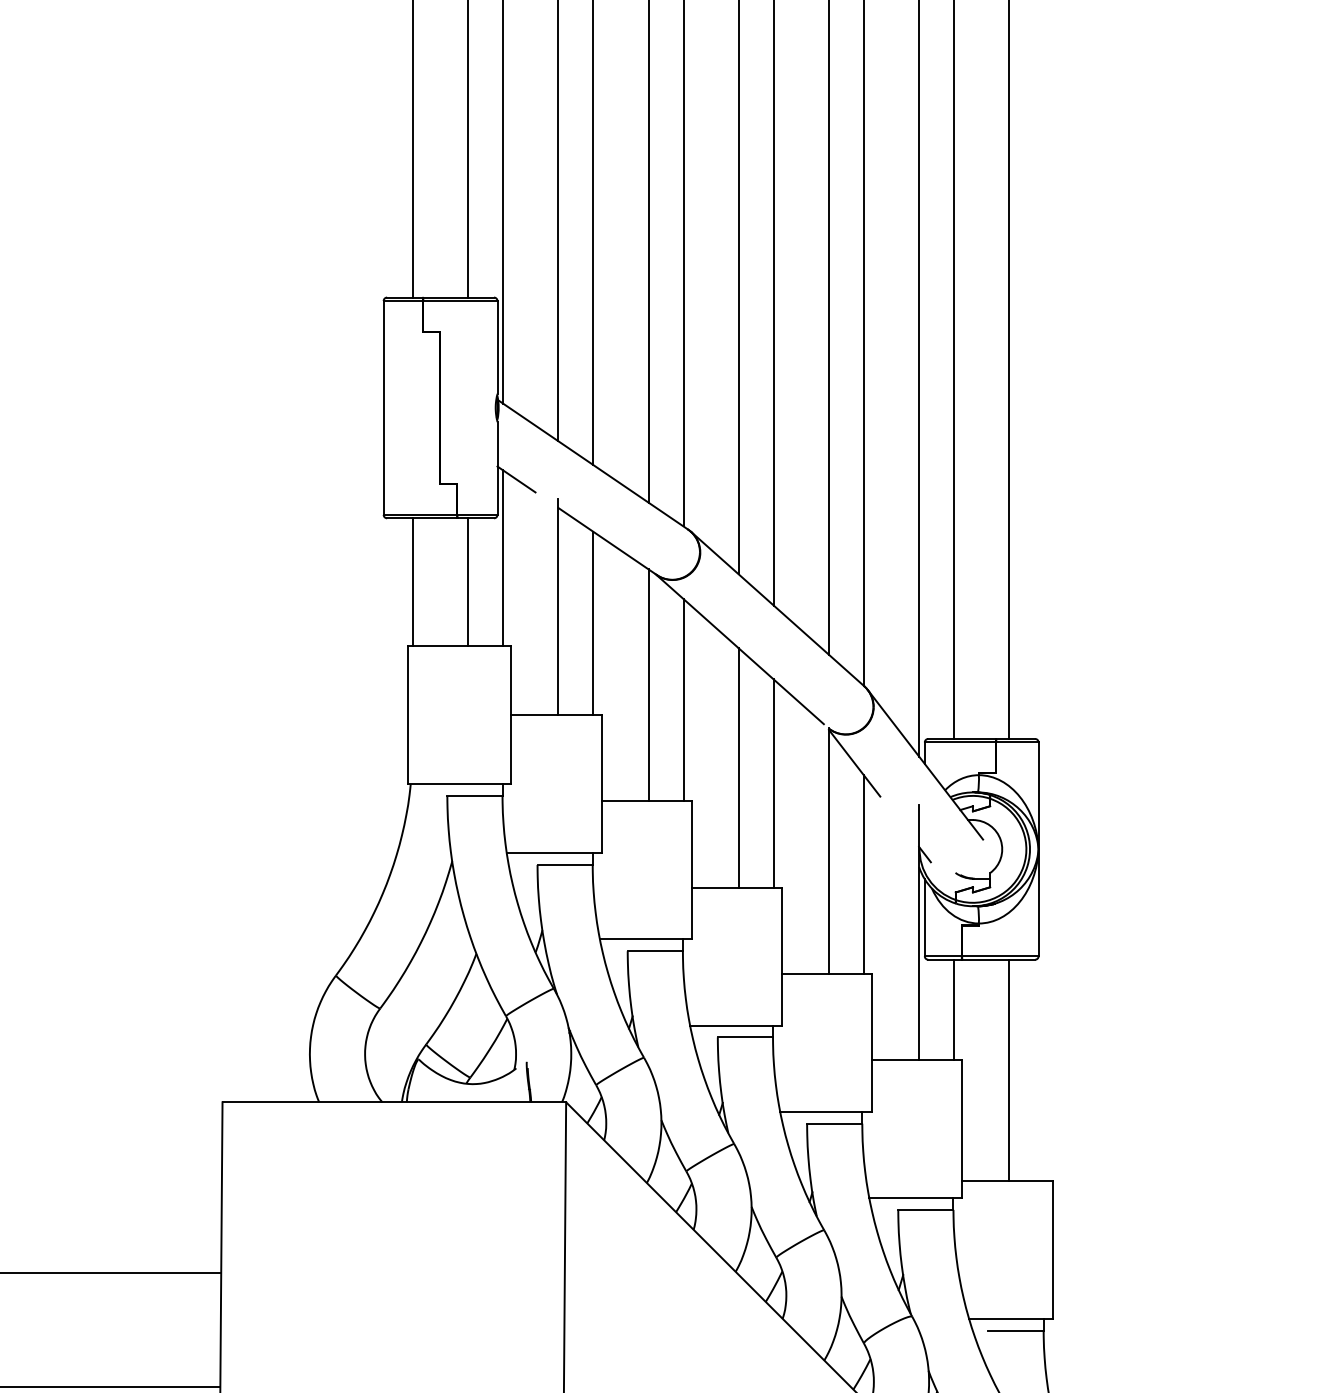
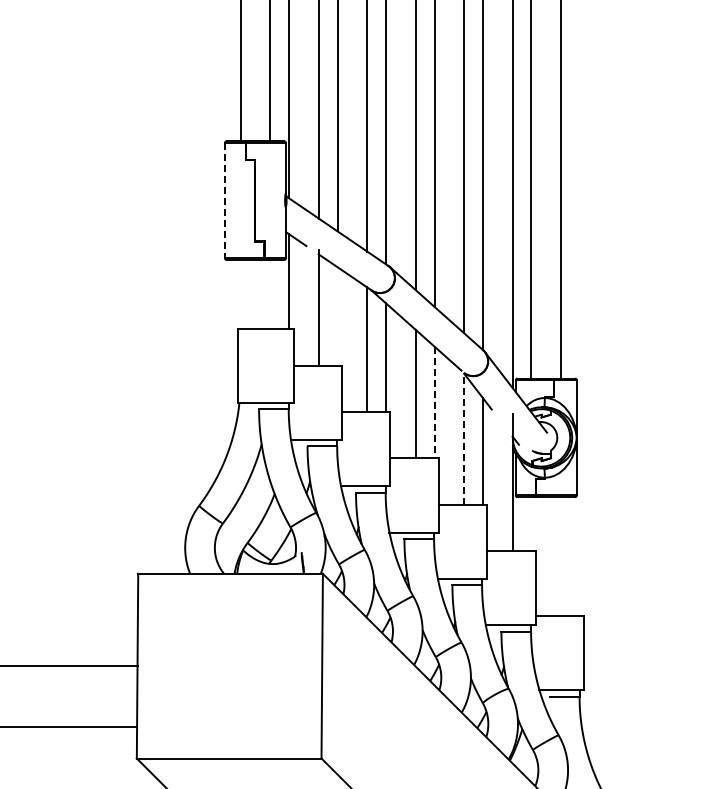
line: (383, 409) -> (224, 201), solid -> dashed
line: (412, 580) -> (240, 293), removed
line: (468, 580) -> (270, 293), removed
line: (593, 623) -> (337, 316), removed
line: (773, 783) -> (434, 402), solid -> dashed
line: (829, 850) -> (464, 438), solid -> dashed
line: (954, 1010) -> (531, 524), removed
line: (1010, 1070) -> (561, 556), removed

